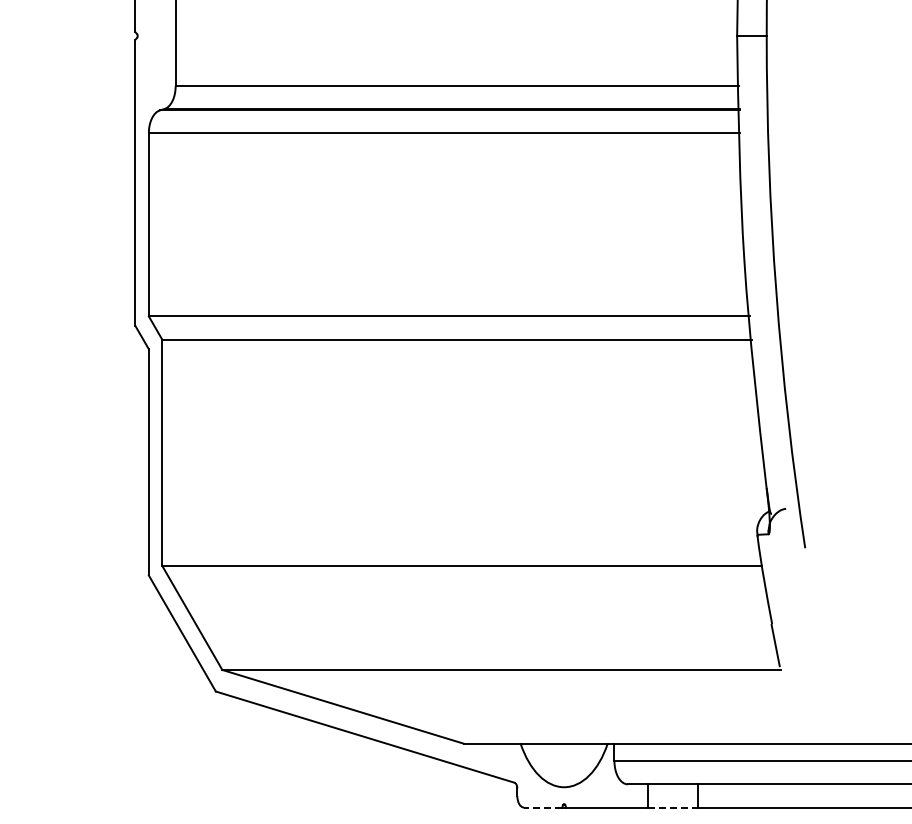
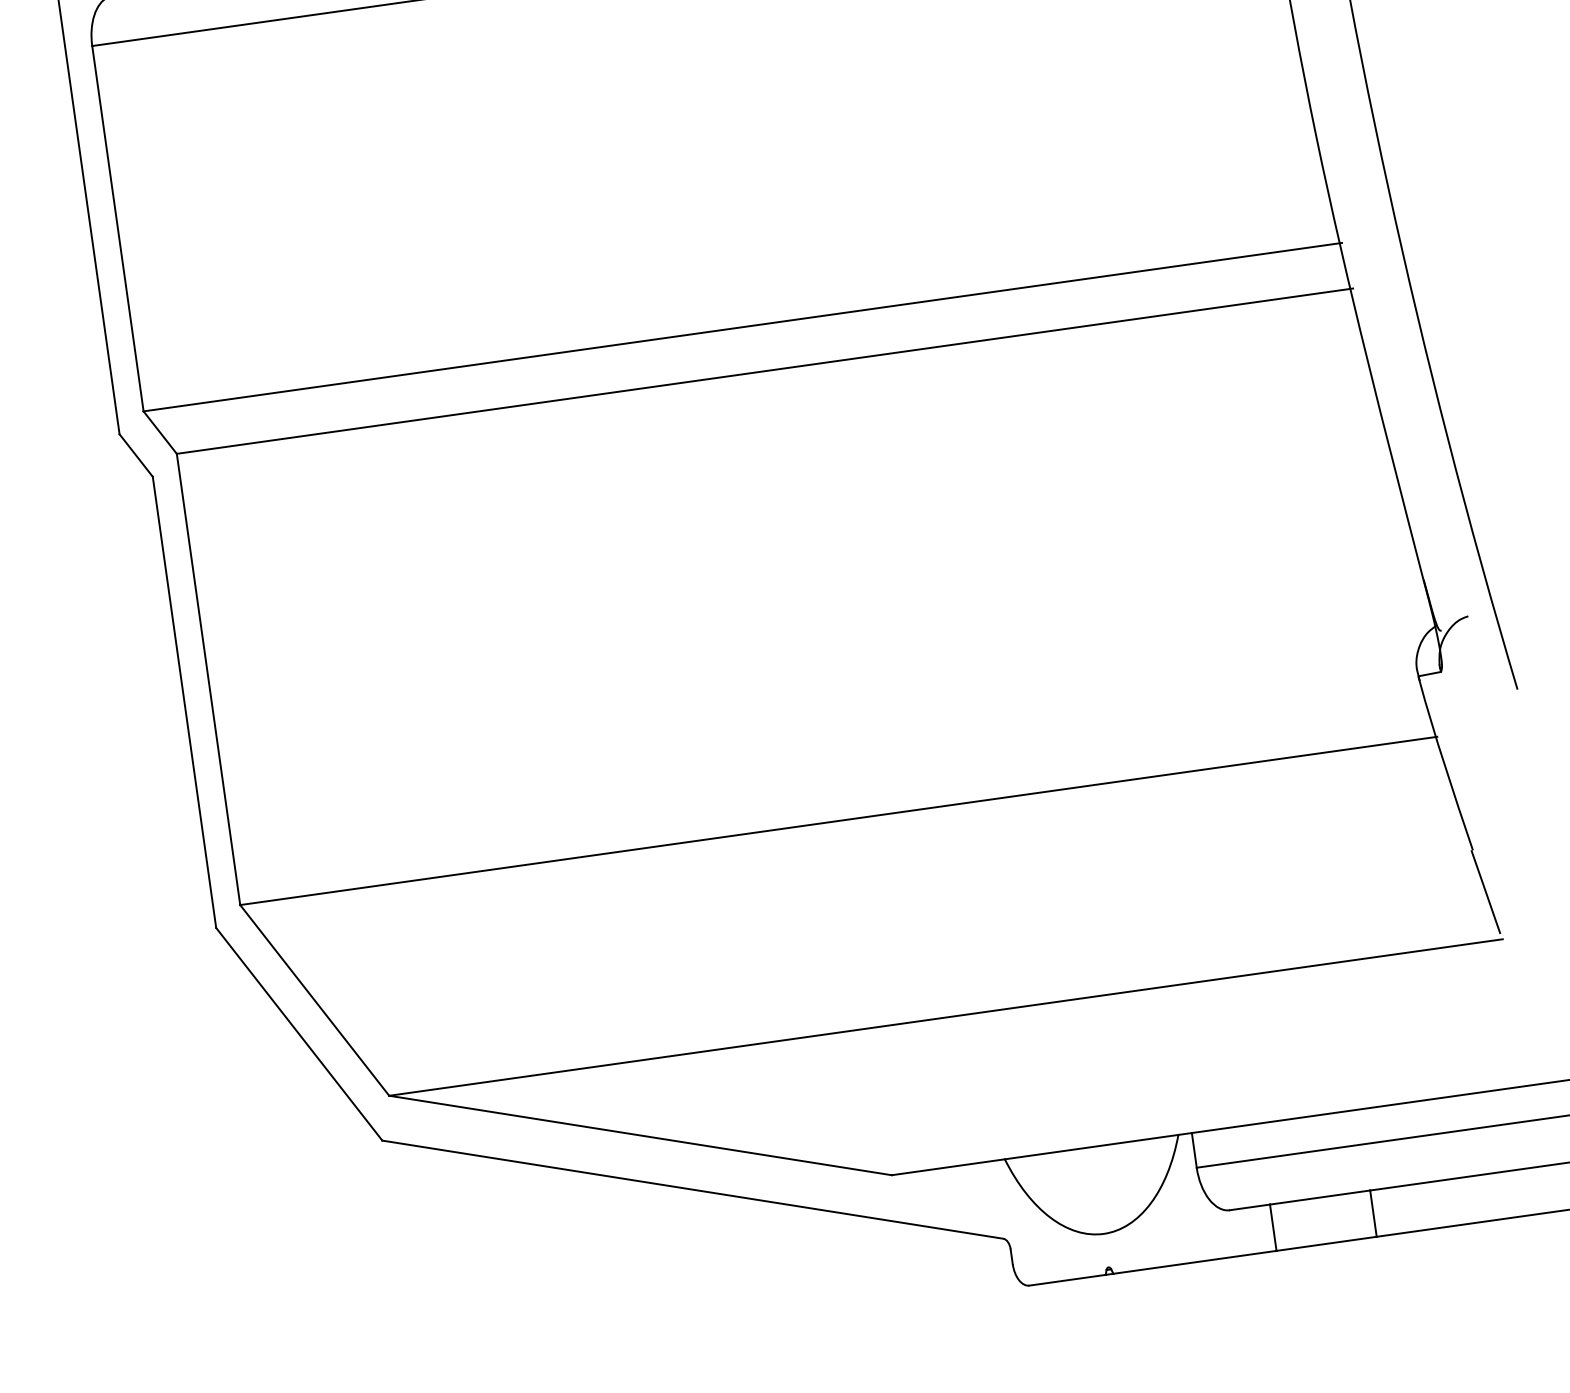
line: (542, 807) -> (1066, 1280), dashed -> solid
line: (673, 807) -> (1327, 1243), dashed -> solid

